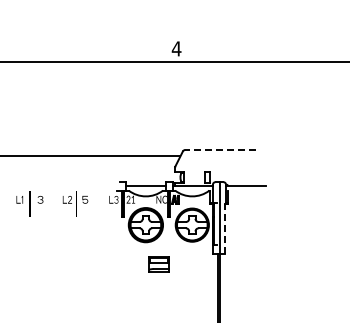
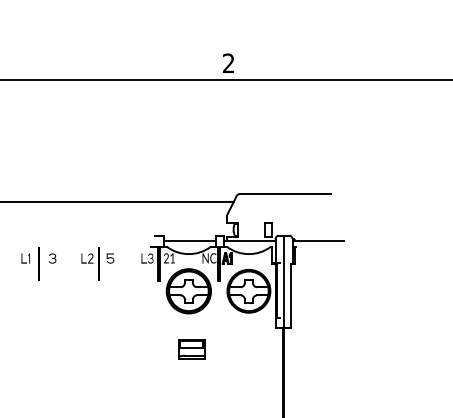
text: (176, 48) -> (228, 62), 4 -> 2
line: (220, 150) -> (285, 194), dashed -> solid
line: (225, 228) -> (291, 295), dashed -> solid
part: (158, 264) -> (190, 349), moved

